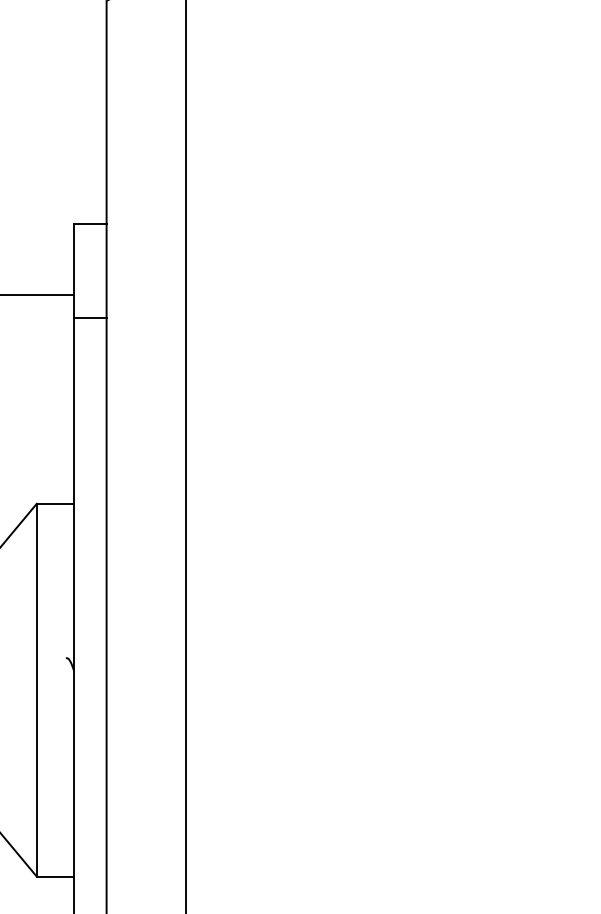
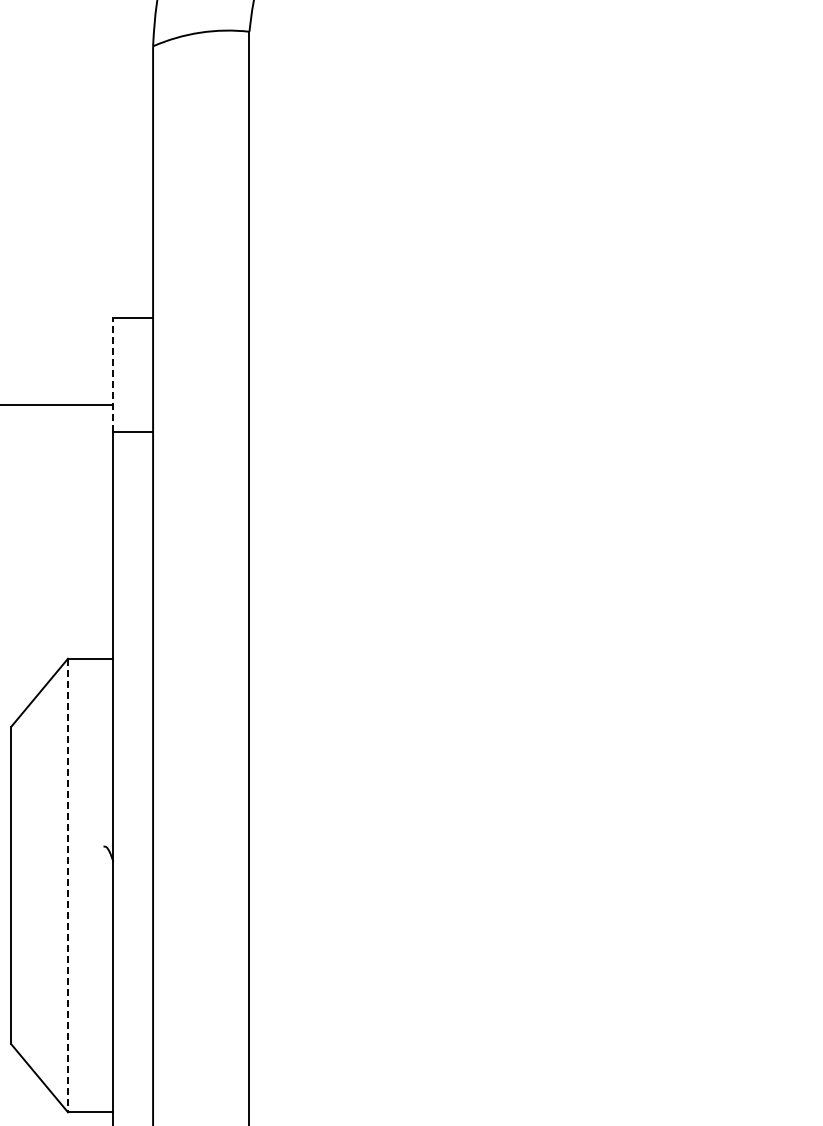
line: (74, 271) -> (113, 375), solid -> dashed
line: (37, 690) -> (68, 885), solid -> dashed

